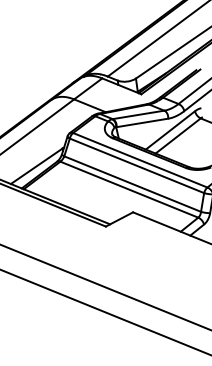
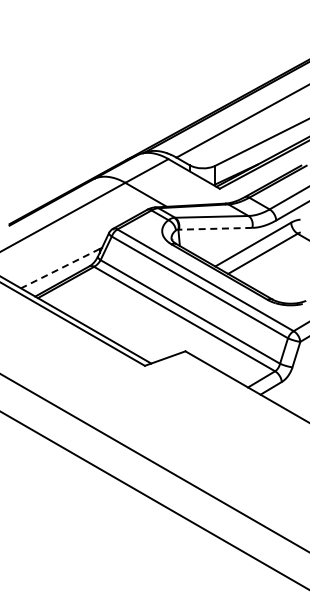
line: (142, 122) -> (215, 228), solid -> dashed
line: (36, 166) -> (59, 268), solid -> dashed

